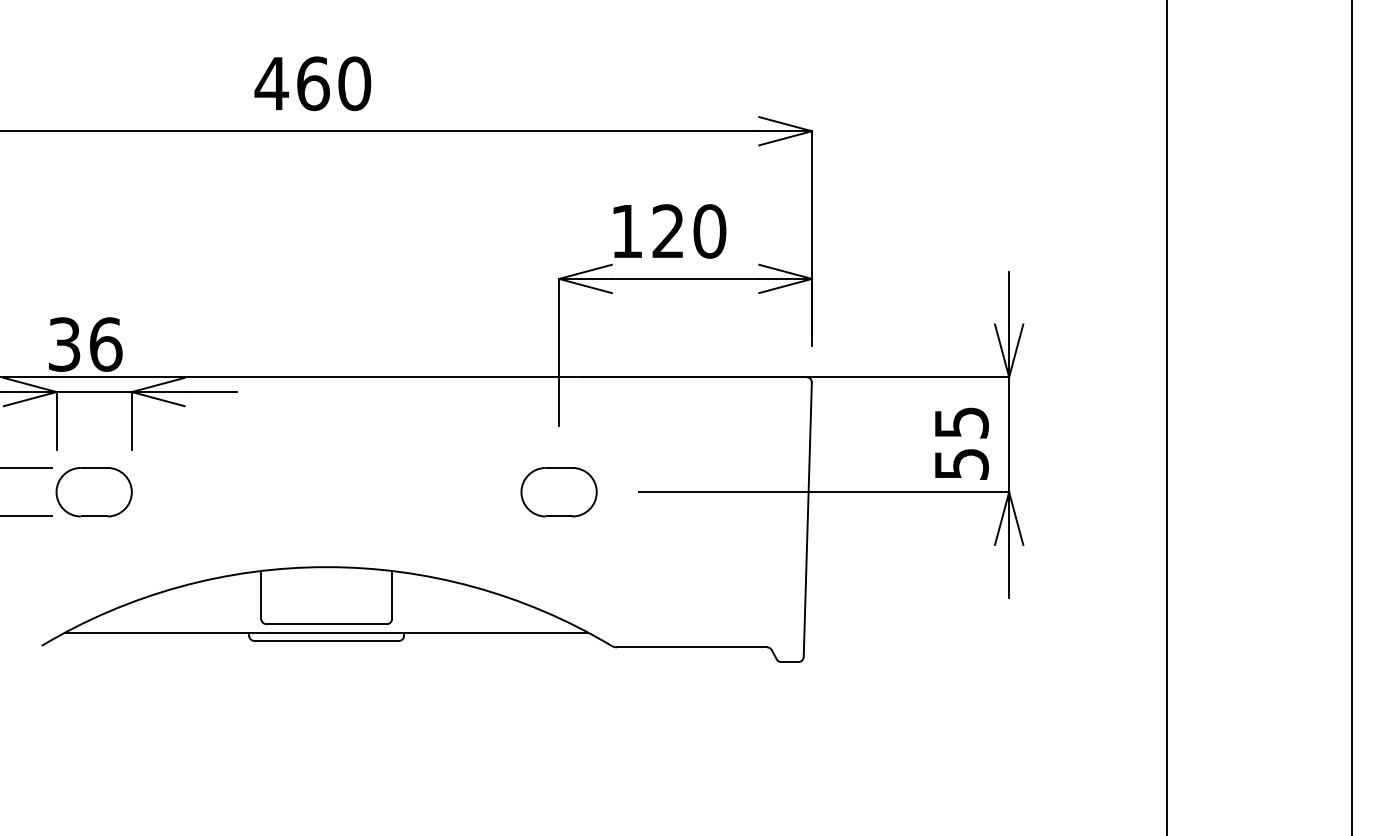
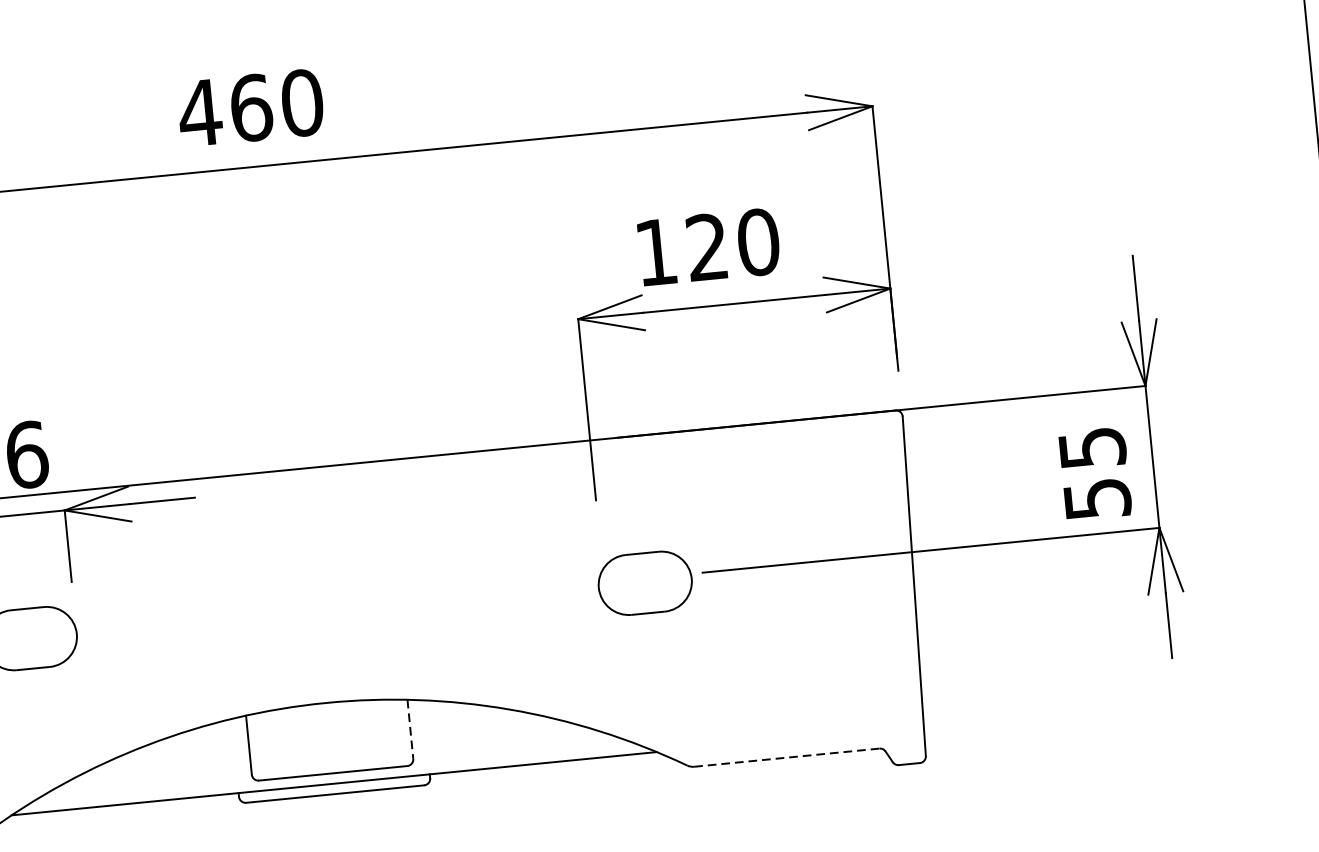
part: (558, 492) -> (644, 583), moved
line: (392, 594) -> (410, 728), solid -> dashed
line: (692, 647) -> (787, 757), solid -> dashed

